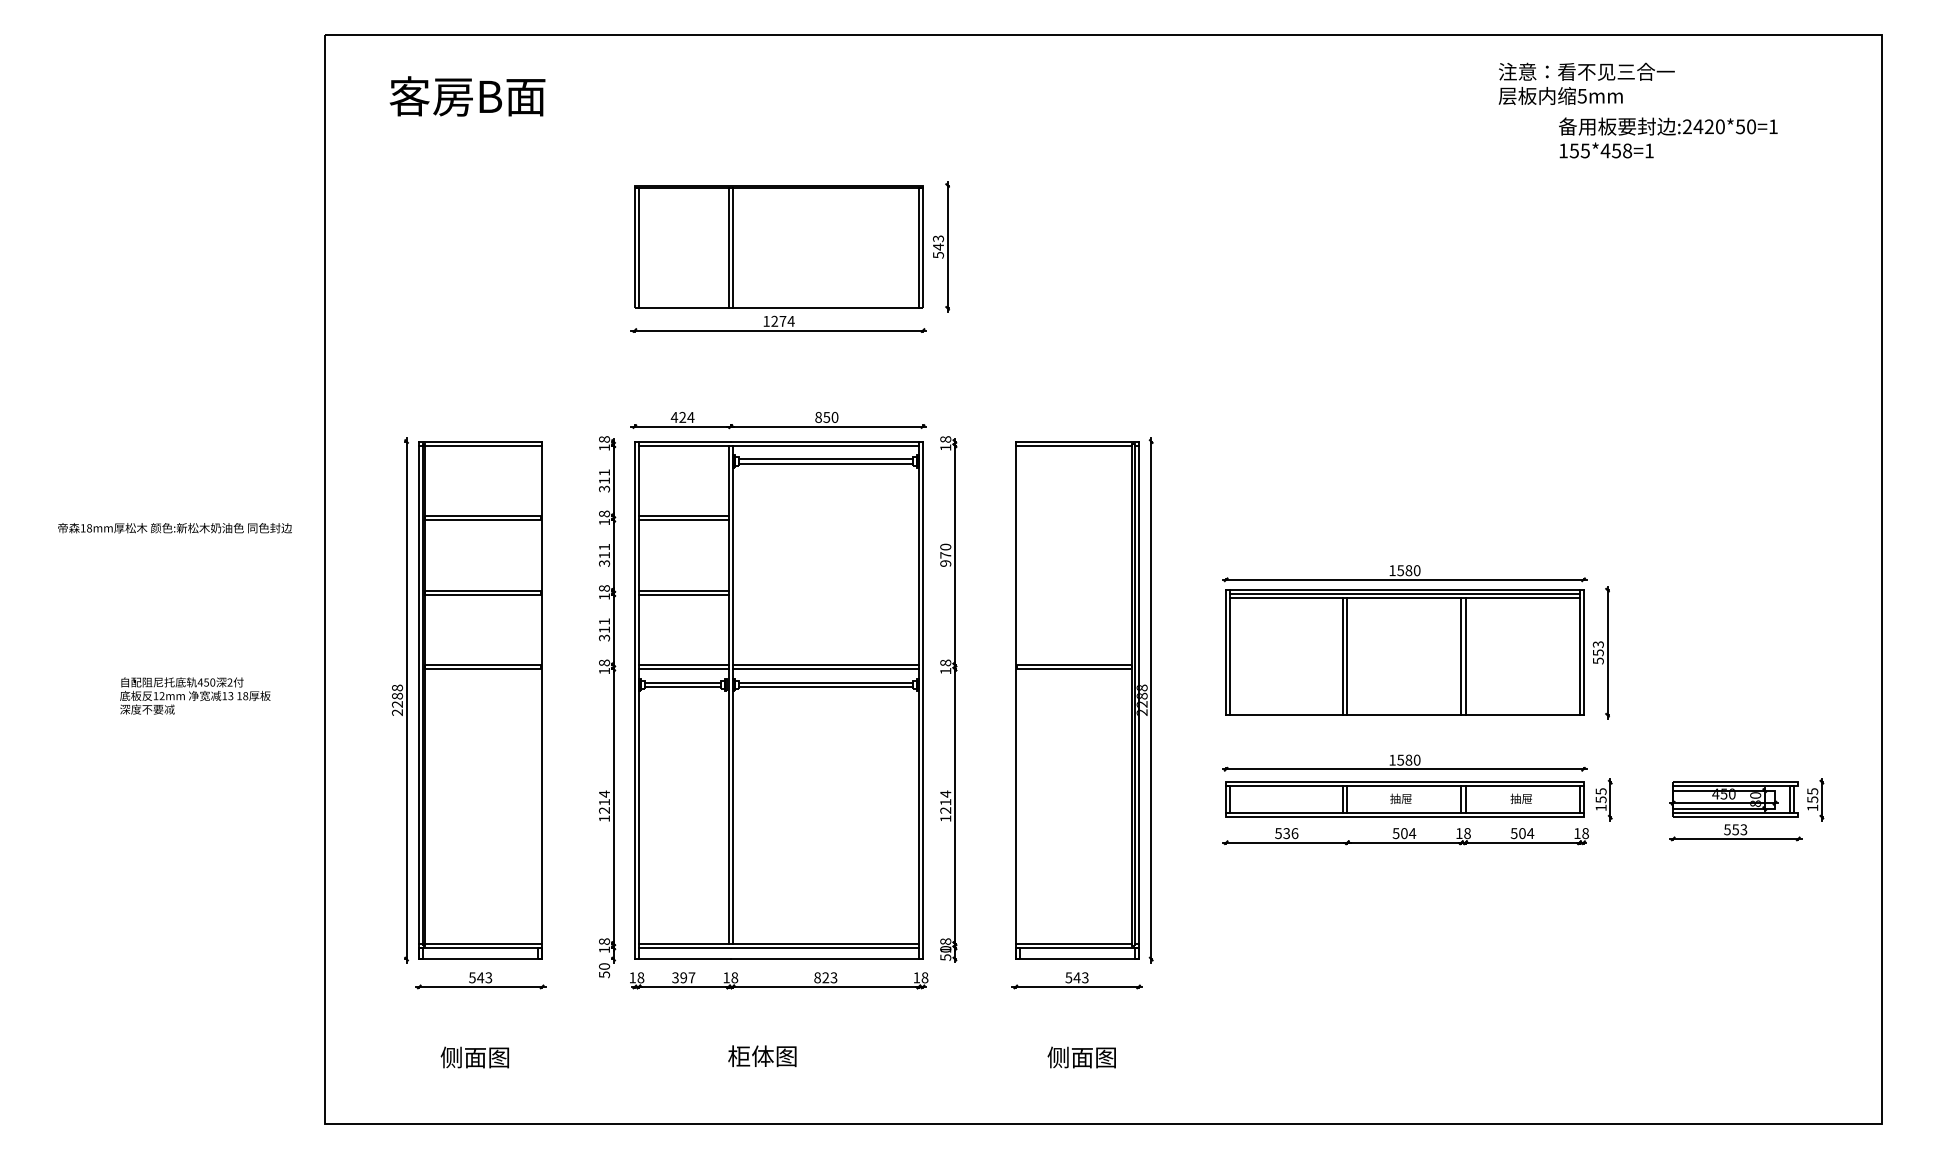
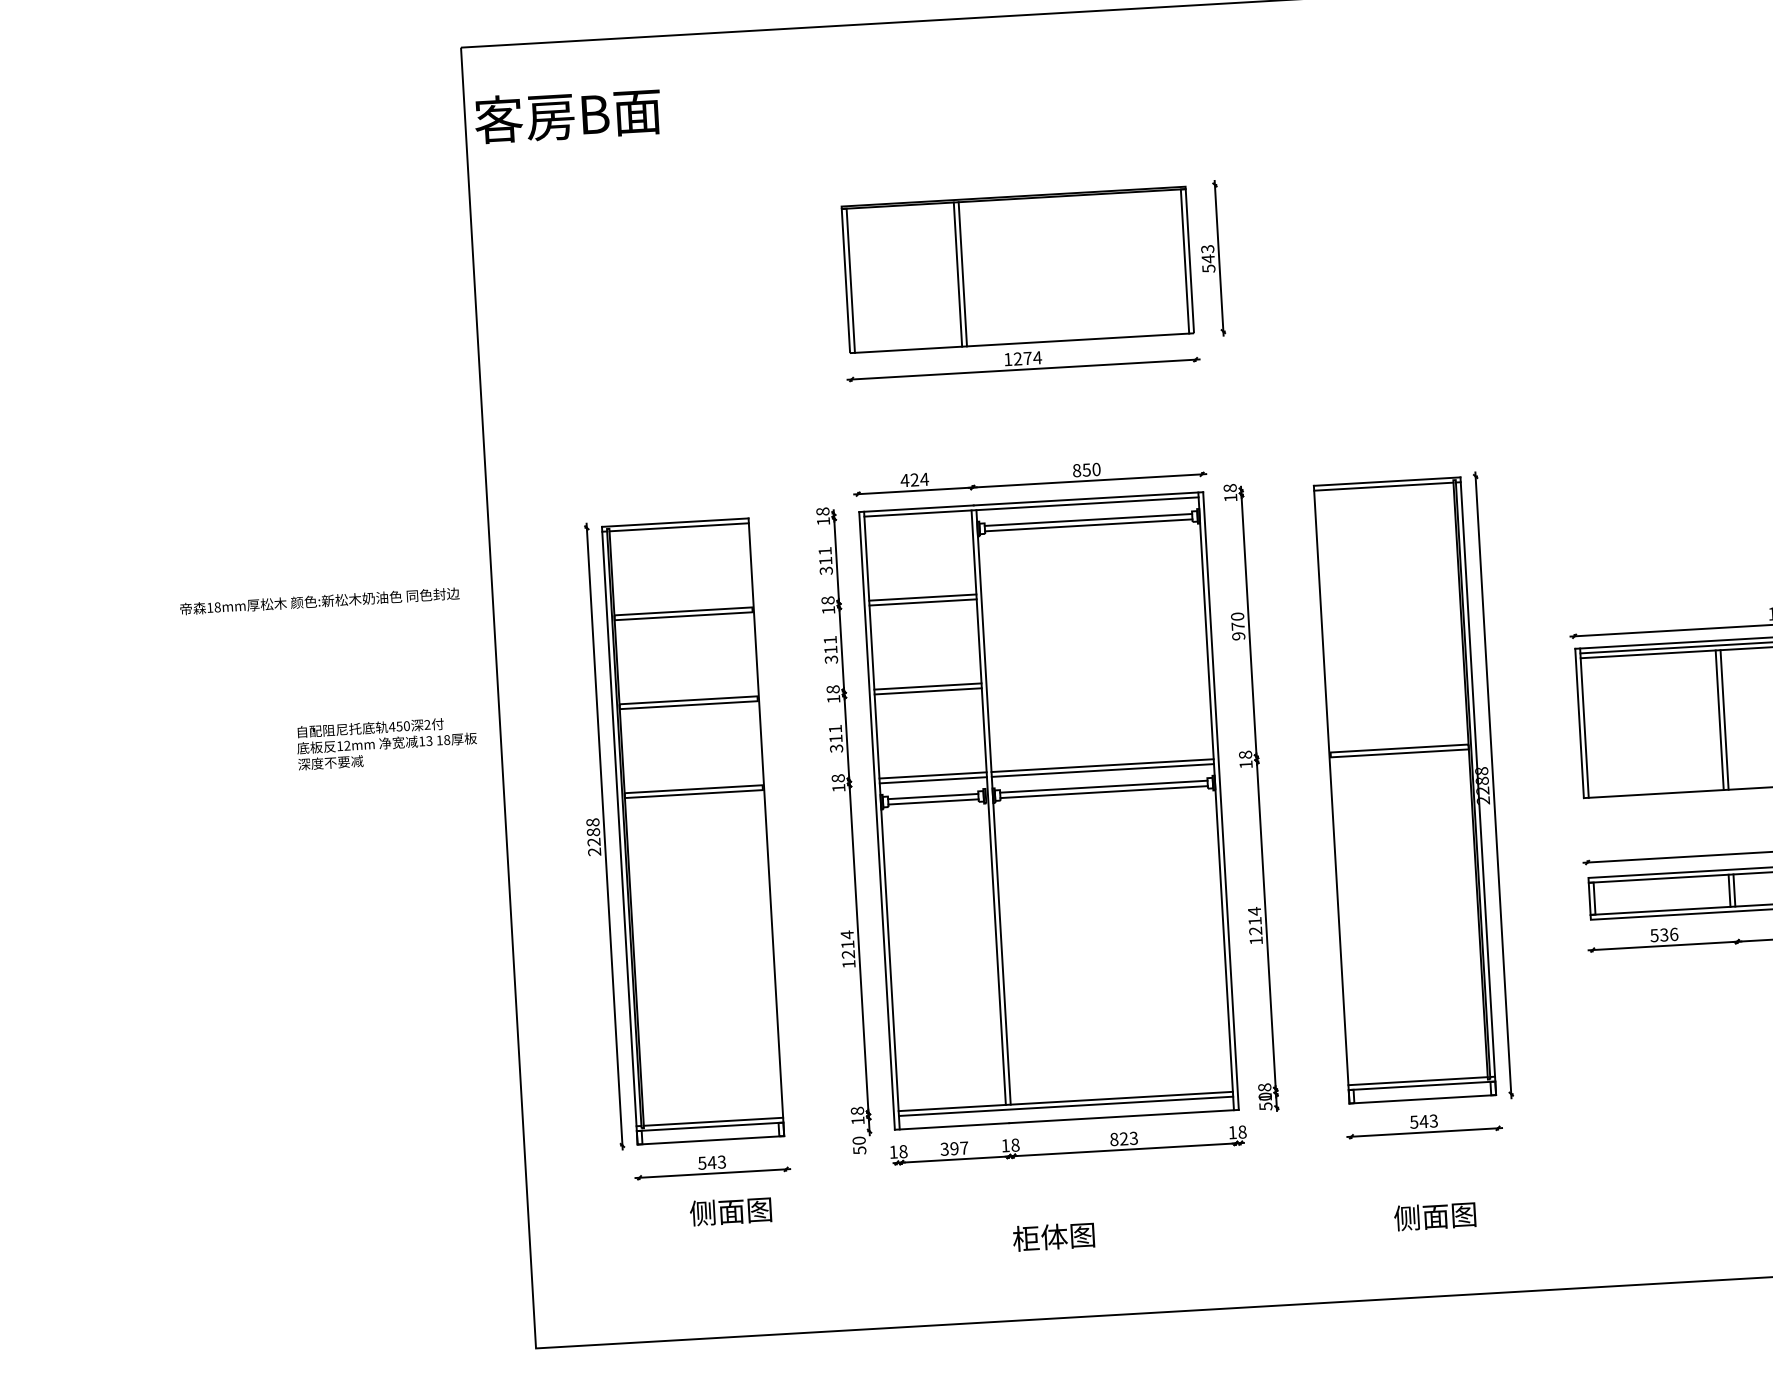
text: (467, 96) -> (567, 115), moved
text: (174, 528) -> (319, 601), moved
text: (195, 695) -> (387, 742), moved
text: (474, 1057) -> (730, 1211), moved

